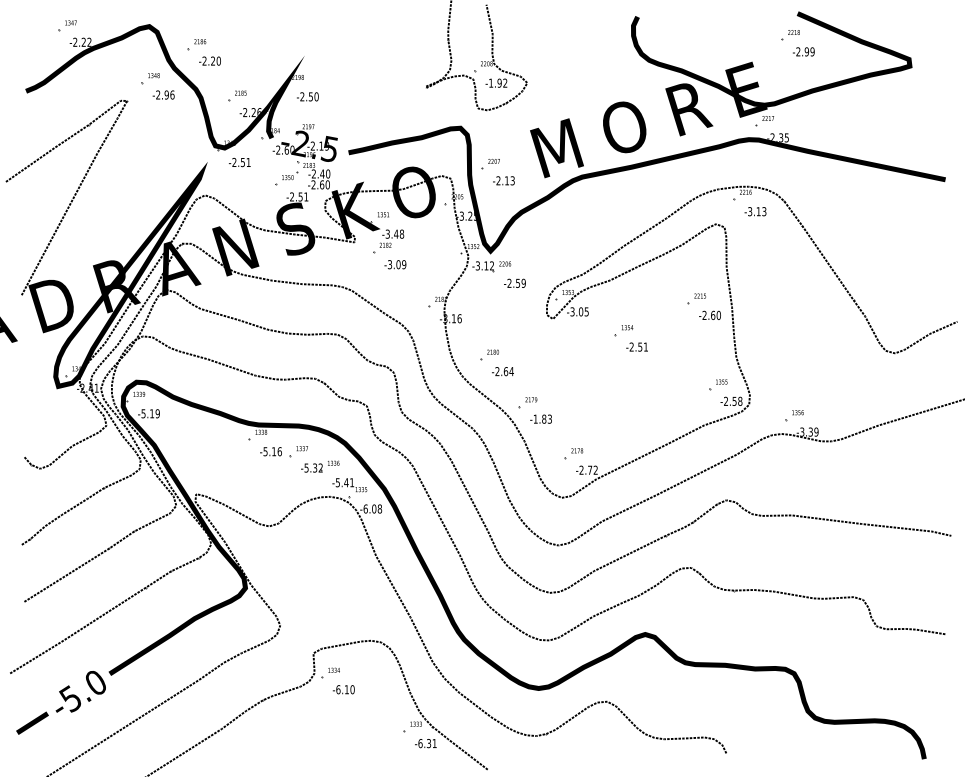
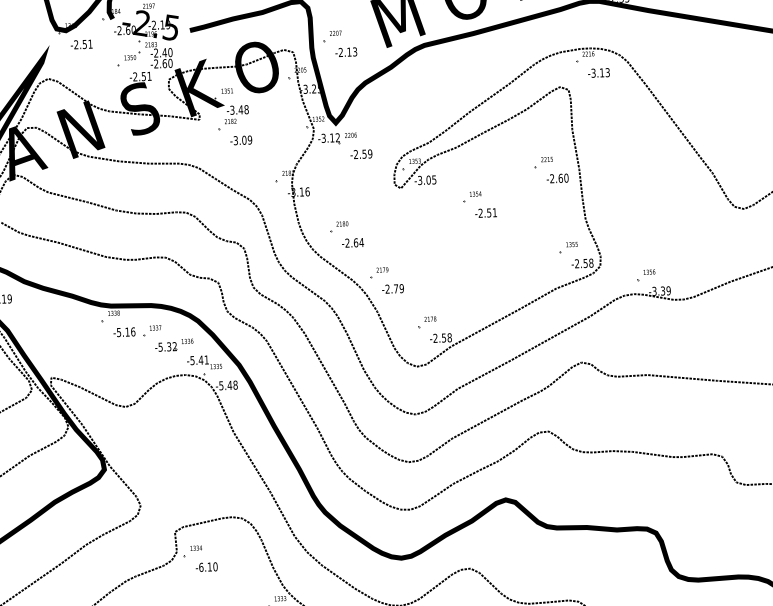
text: (542, 418) -> (394, 288), -1.83 -> -2.79
text: (592, 469) -> (446, 337), -2.72 -> -2.58
text: (369, 508) -> (225, 385), -6.08 -> -5.48

